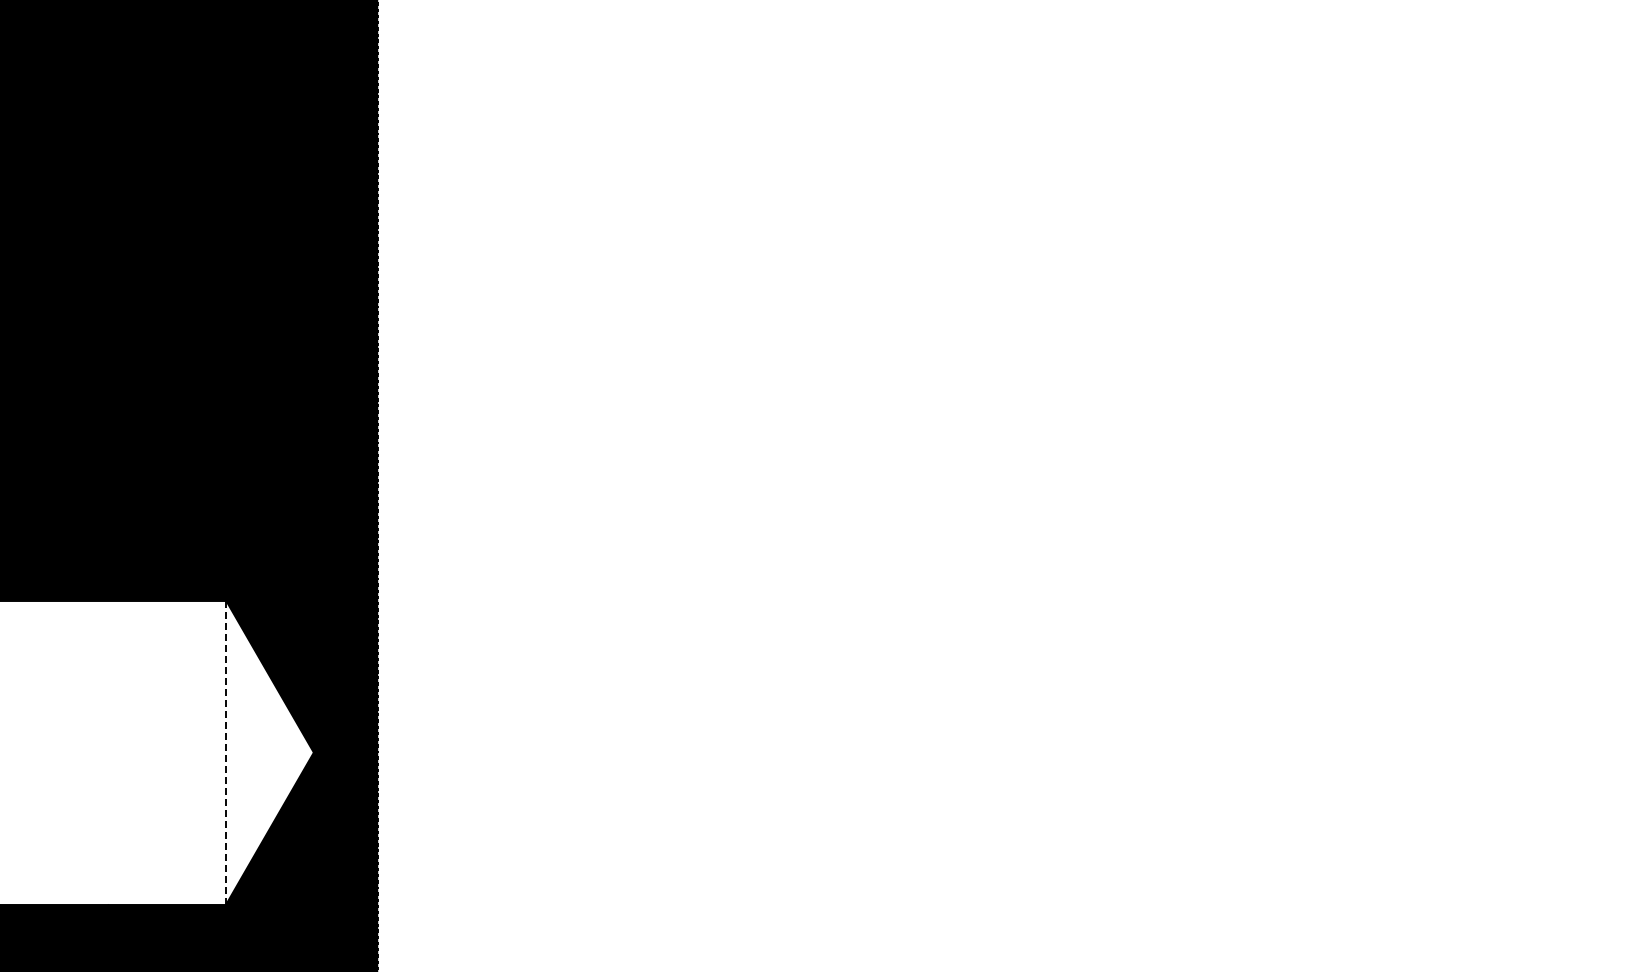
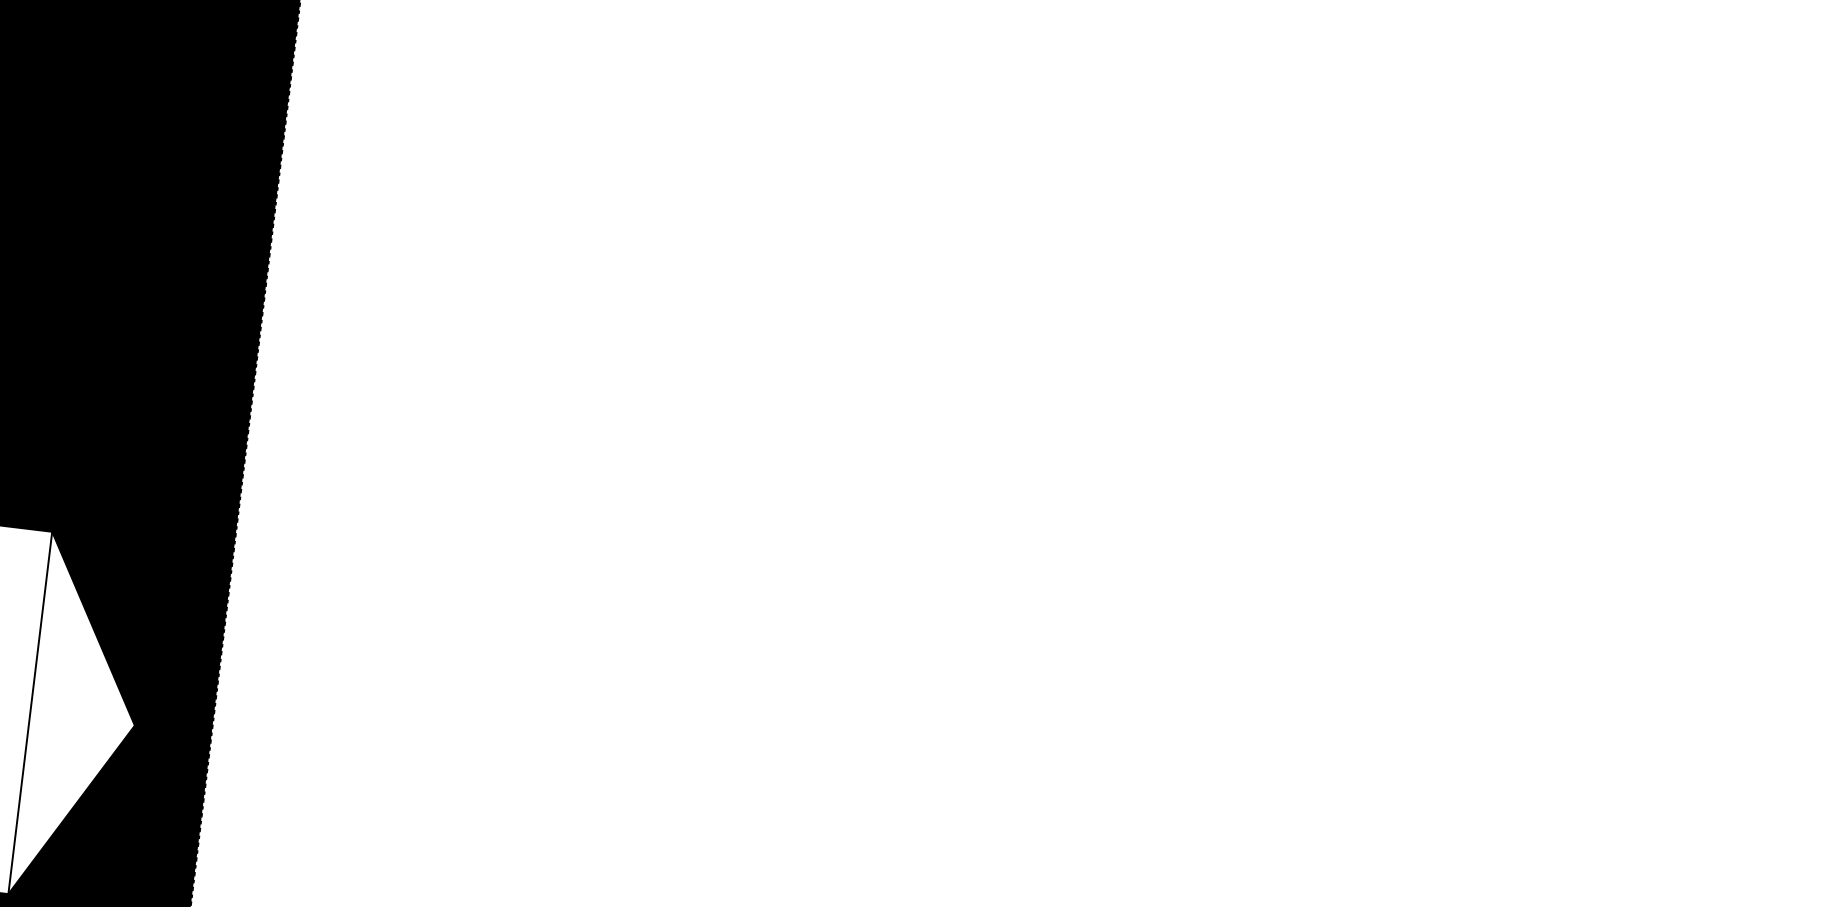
line: (226, 752) -> (30, 712), dashed -> solid

